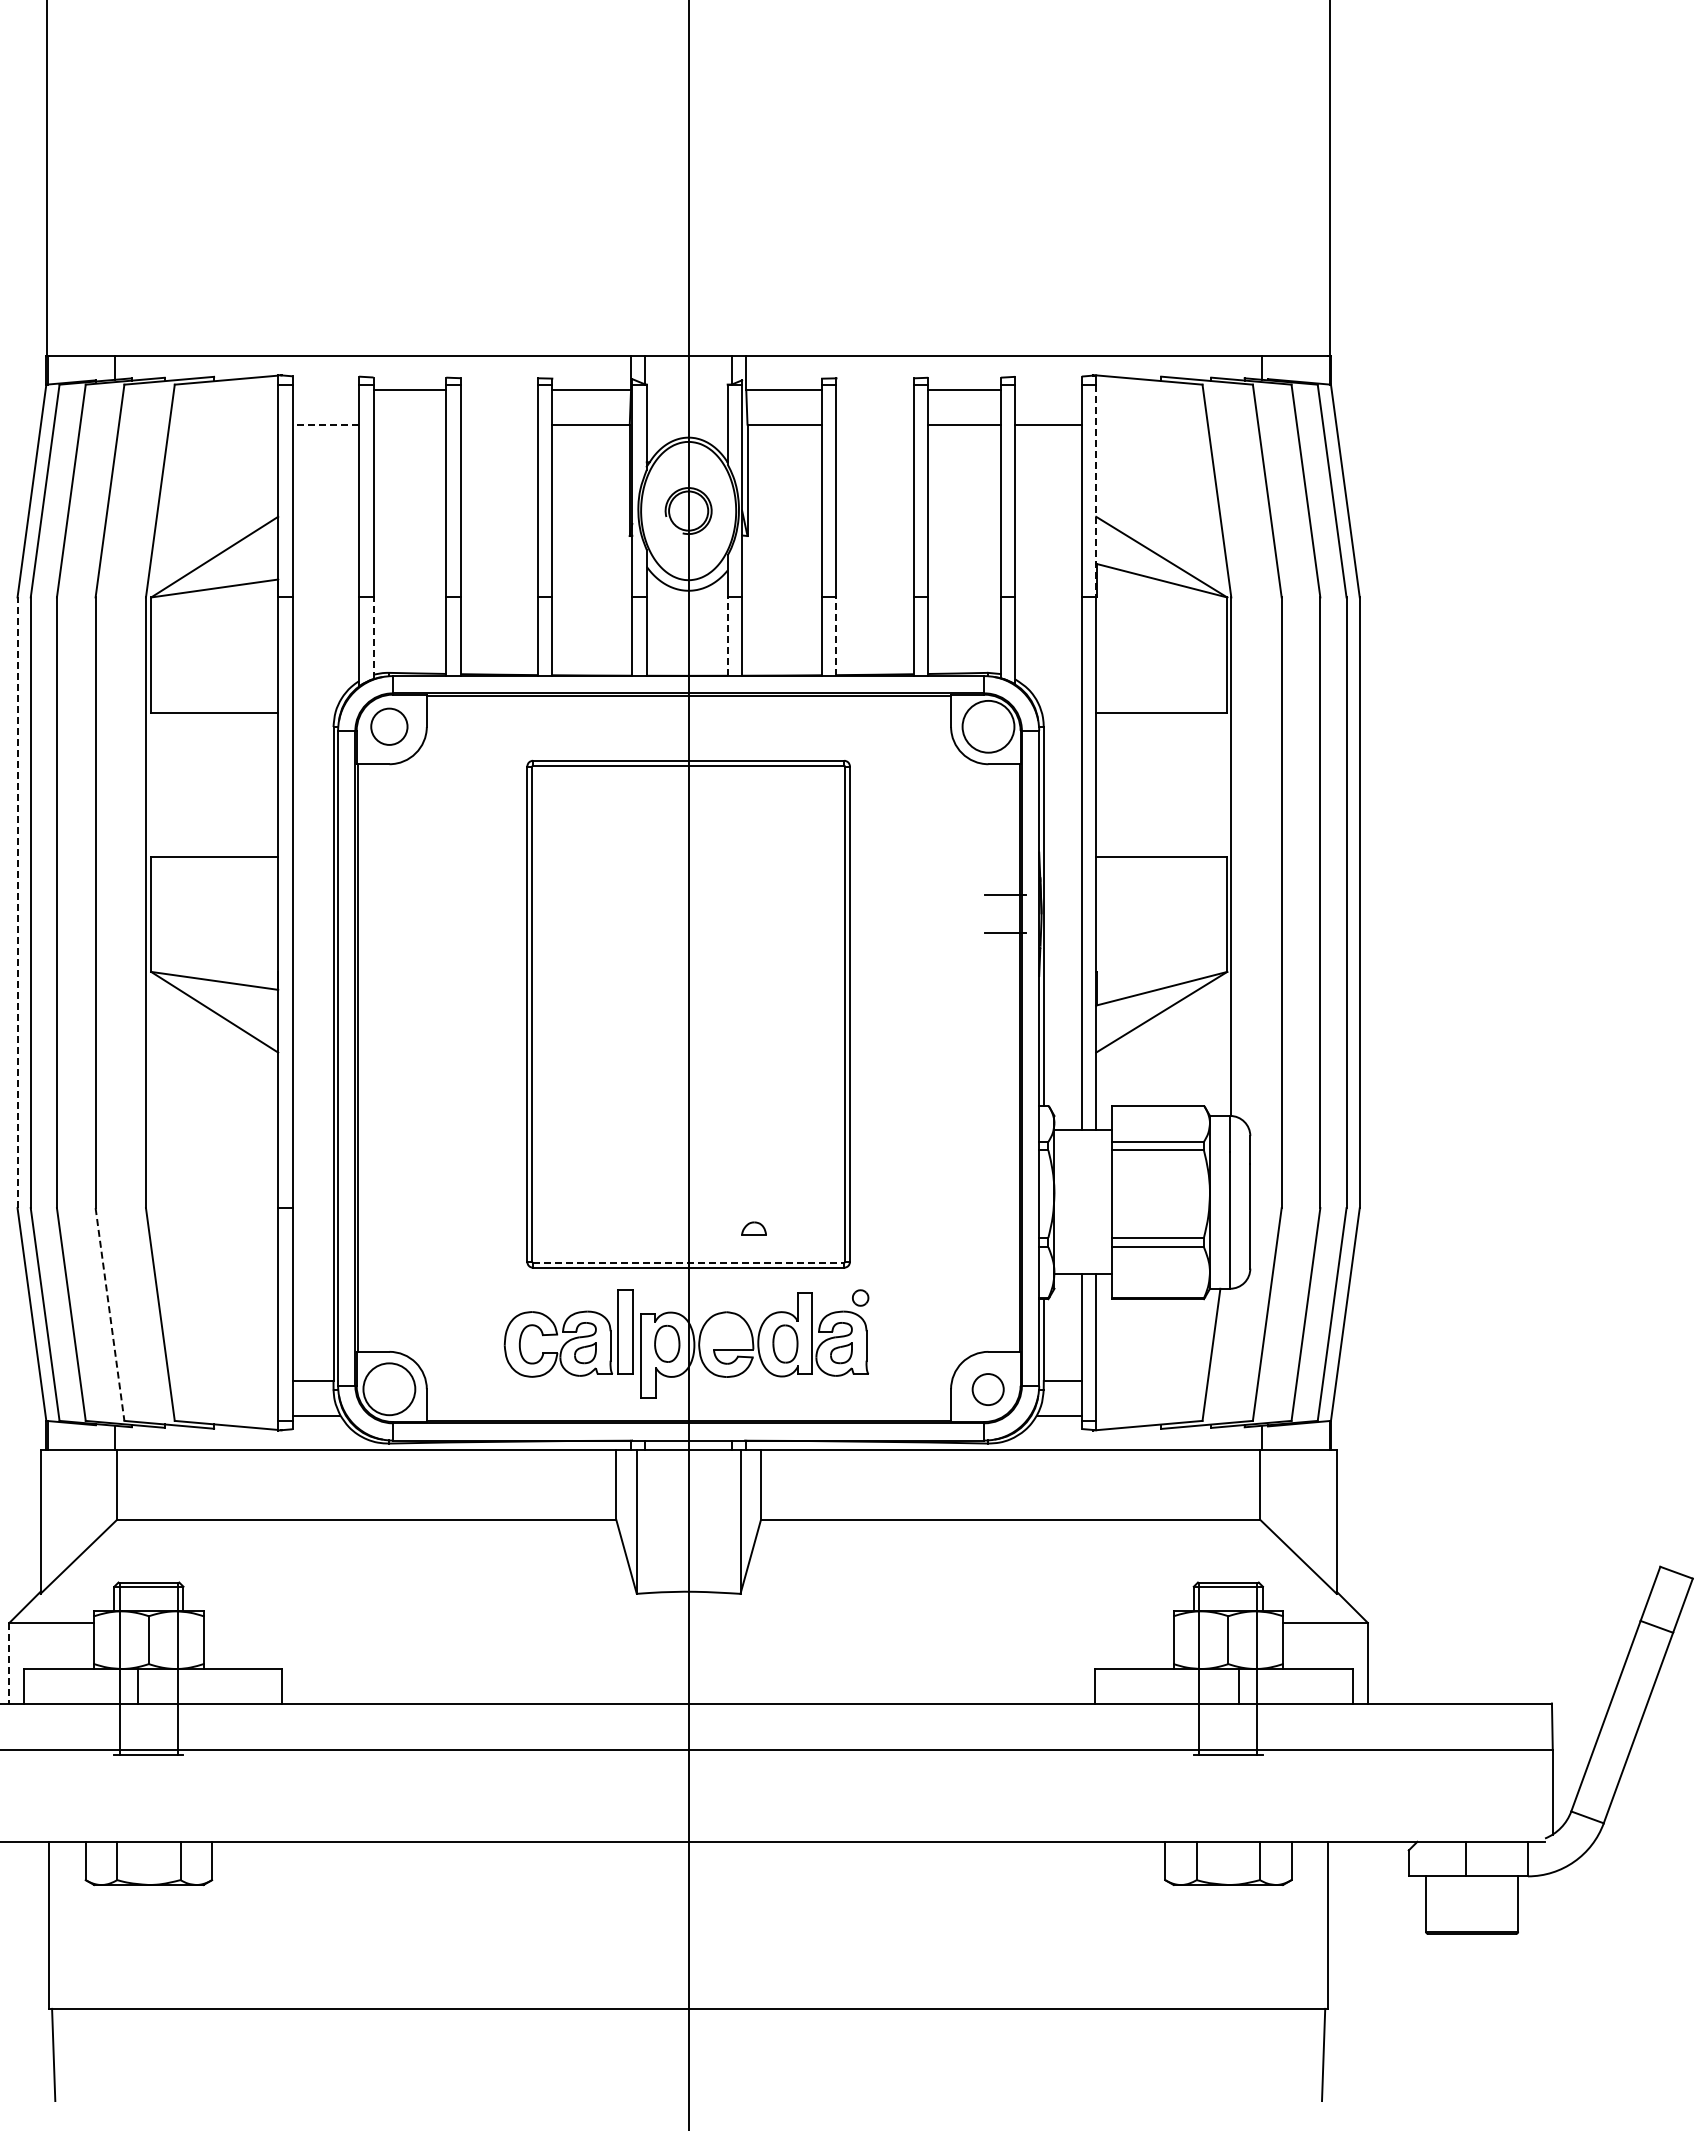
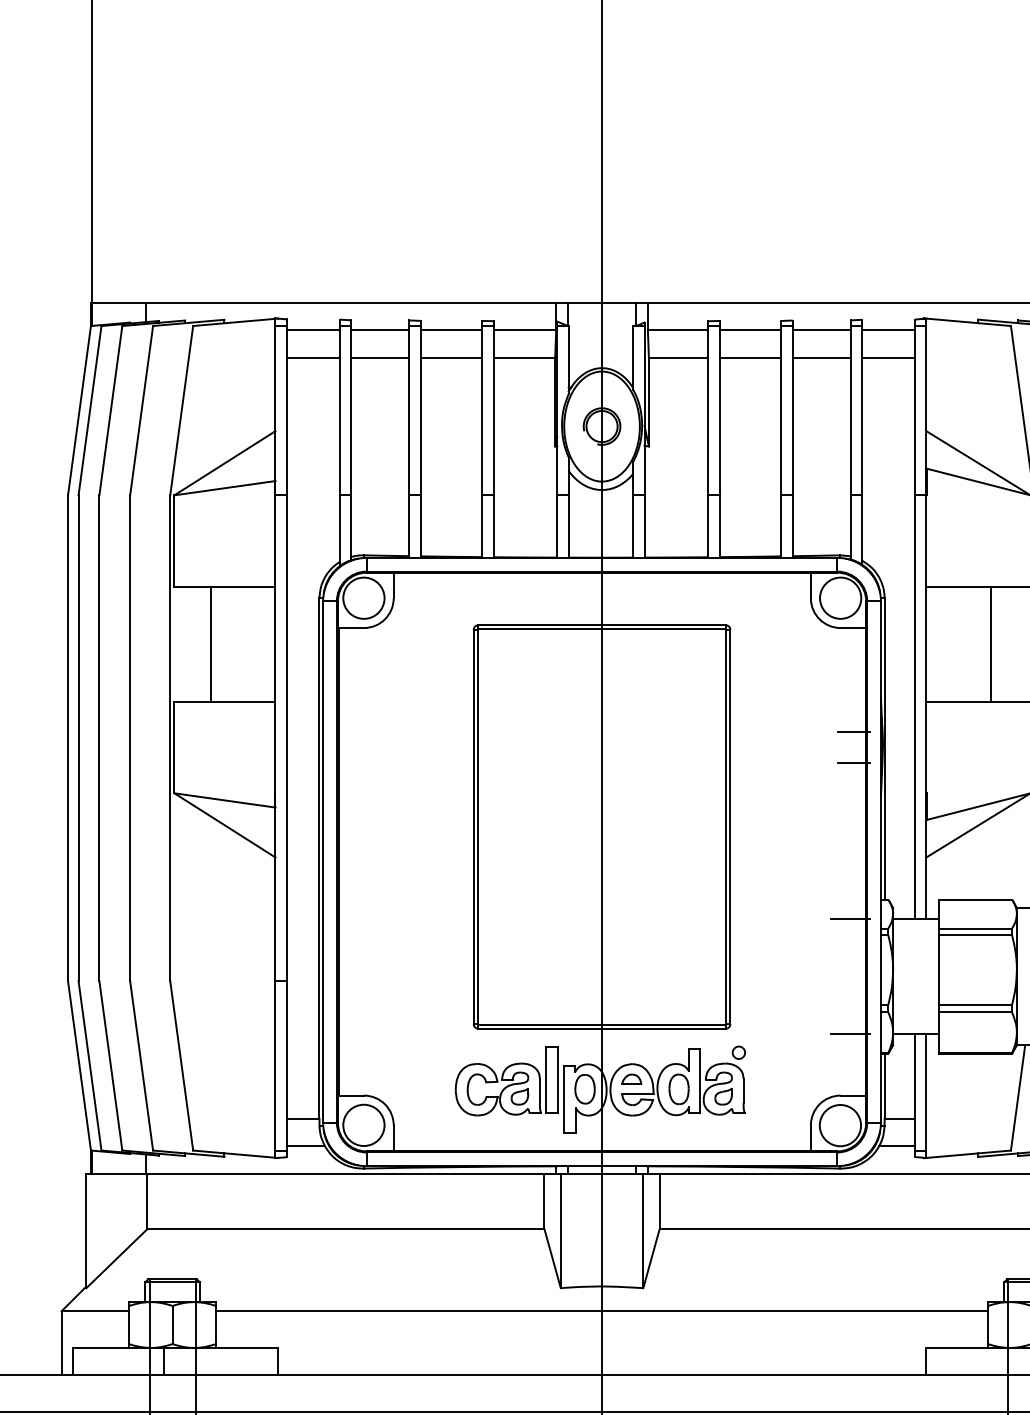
line: (325, 390) -> (313, 330), added
line: (498, 390) -> (450, 330), added
line: (874, 390) -> (749, 330), added
line: (1048, 390) -> (888, 330), added
line: (325, 424) -> (313, 357), dashed -> solid
line: (409, 424) -> (379, 357), added
line: (498, 424) -> (450, 357), added
line: (874, 424) -> (749, 357), added
line: (1096, 491) -> (926, 411), dashed -> solid
line: (727, 636) -> (632, 526), dashed -> solid
line: (836, 636) -> (719, 526), dashed -> solid
line: (373, 638) -> (351, 527), dashed -> solid
circle: (389, 726) -> (364, 598), size x1.43
line: (197, 784) -> (211, 644), added
line: (1176, 784) -> (990, 644), added
line: (17, 902) -> (68, 738), dashed -> solid
line: (1000, 1130) -> (850, 919), added
part: (753, 1228) -> (631, 1079), moved
line: (688, 1262) -> (601, 1024), dashed -> solid
line: (1000, 1274) -> (850, 1034), added
line: (110, 1315) -> (142, 1066), dashed -> solid
circle: (988, 1389) -> (840, 1125), size x1.67
line: (688, 1622) -> (601, 1310), added
line: (9, 1663) -> (61, 1343), dashed -> solid

